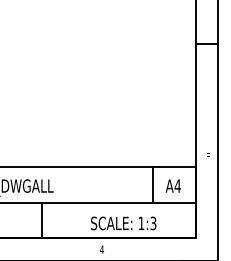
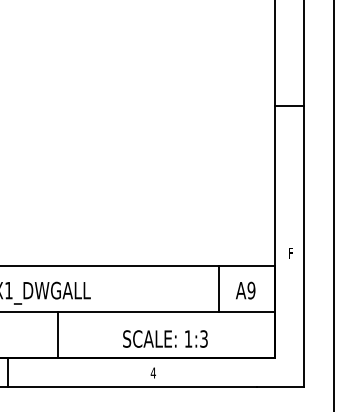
text: (177, 185) -> (251, 290), A4 -> A9
line: (41, 219) -> (58, 334), moved
text: (123, 223) -> (165, 338), moved

